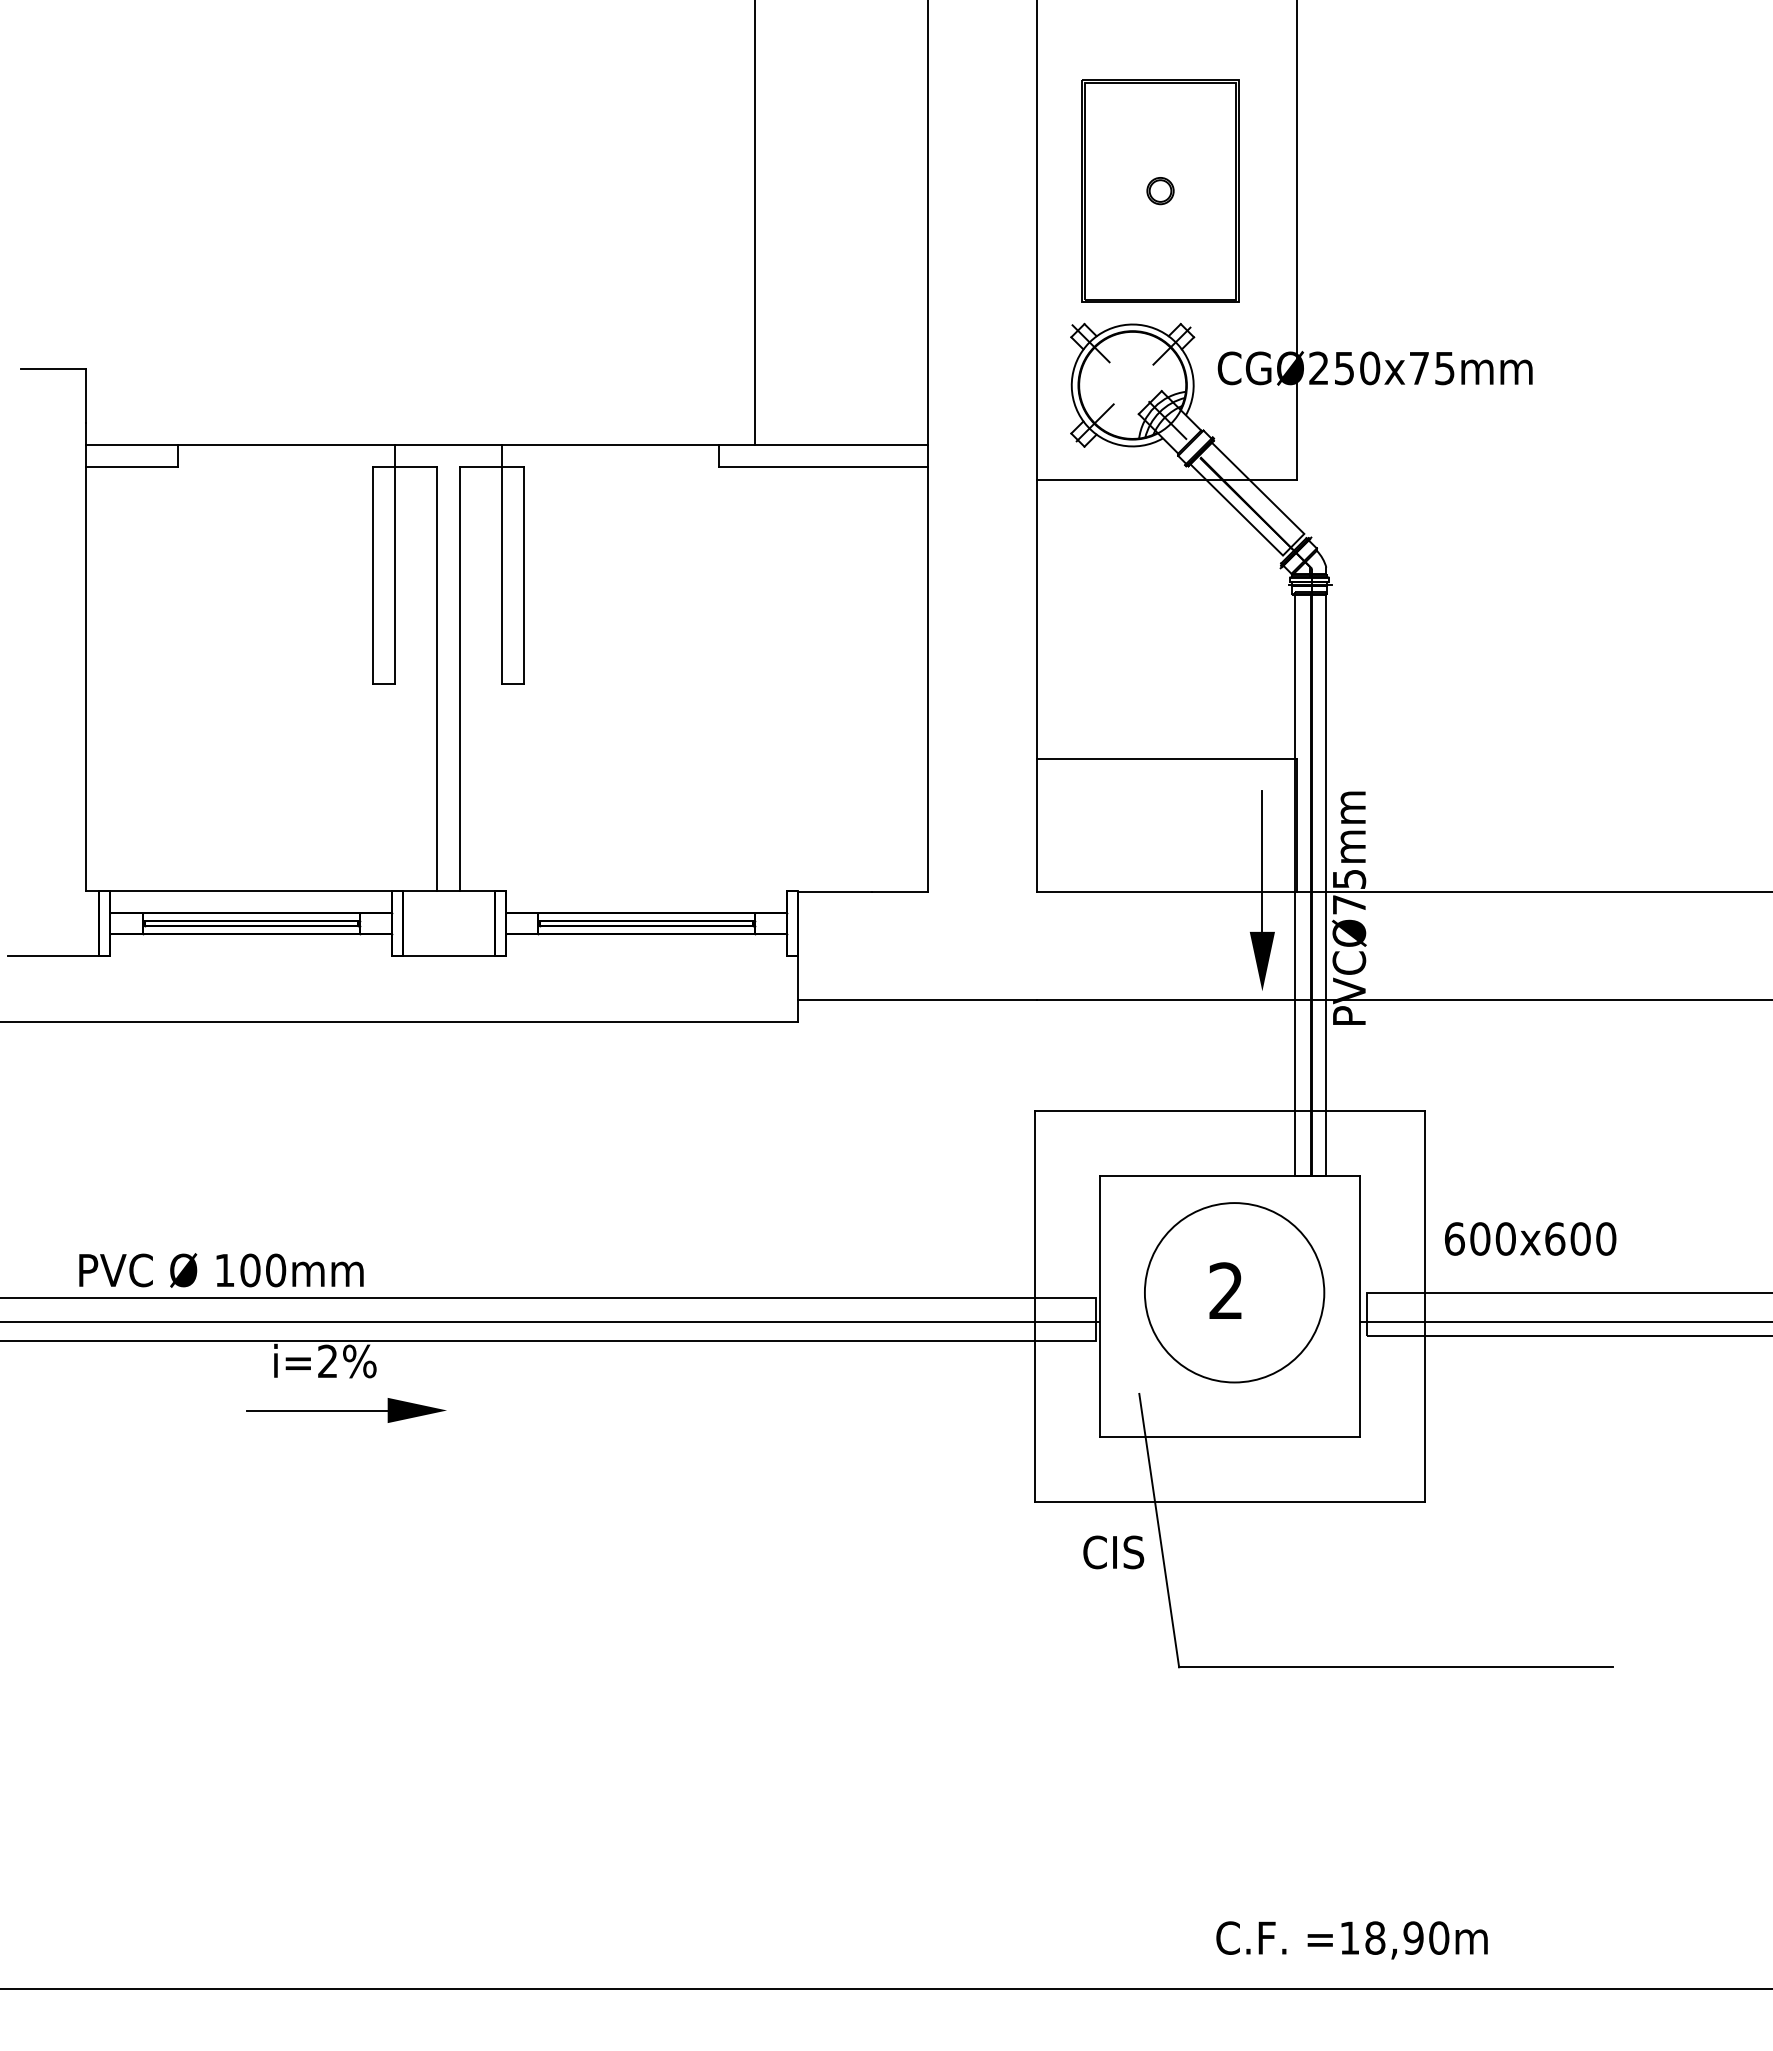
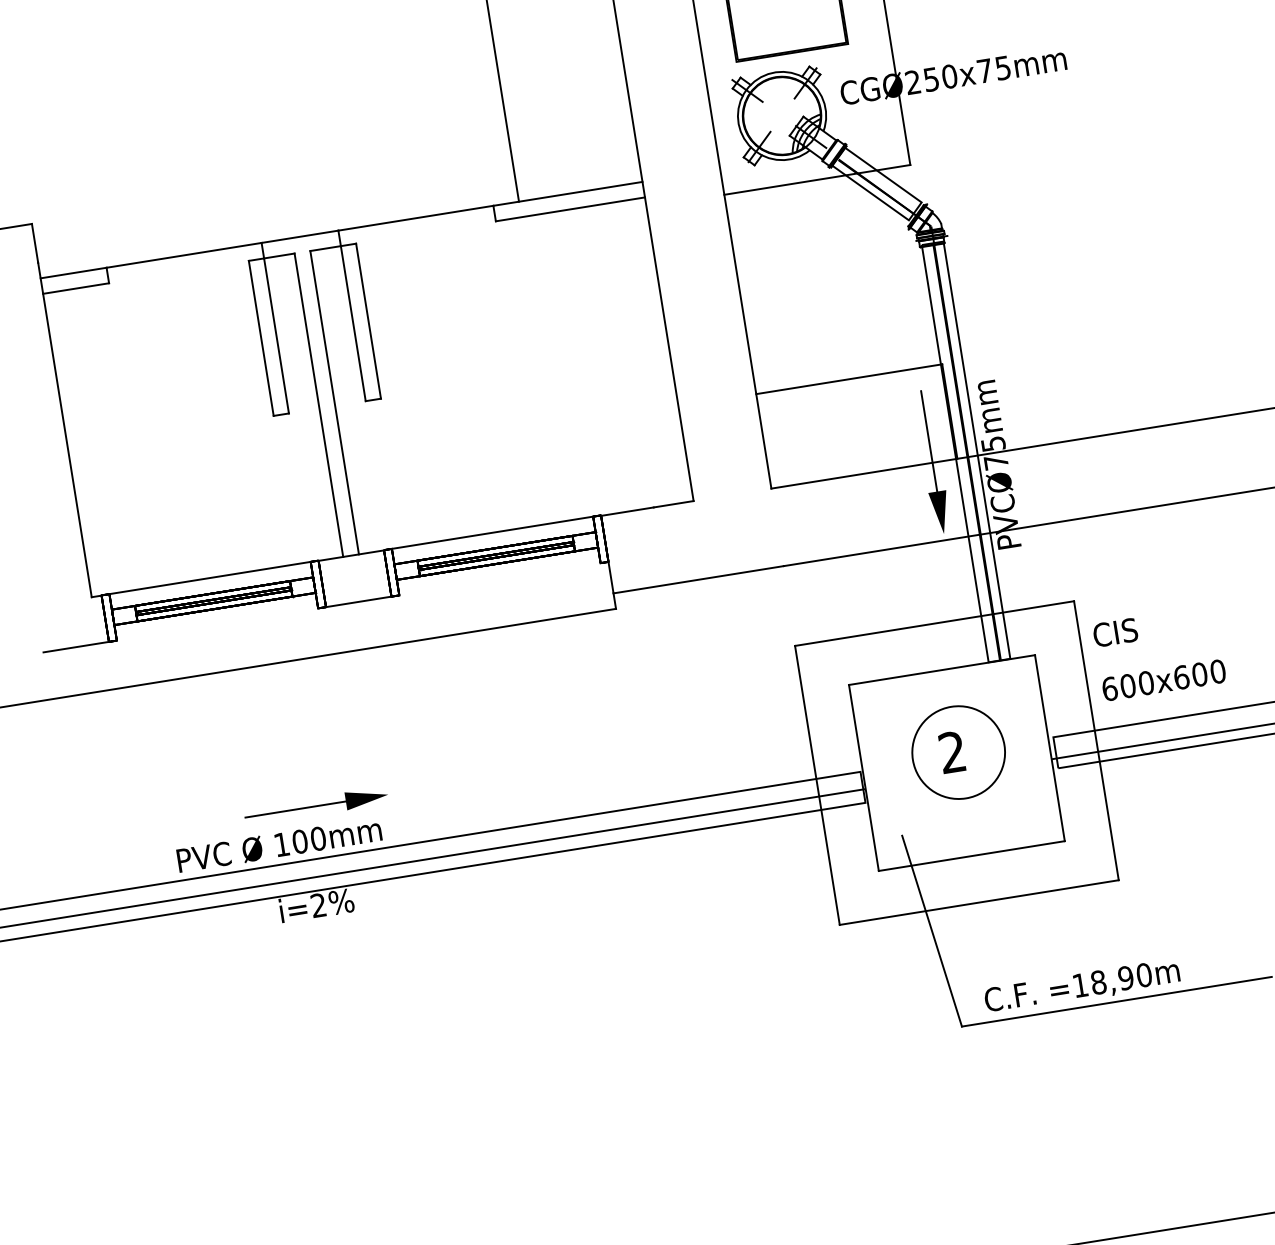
line: (646, 890) -> (492, 532), added
text: (221, 1270) -> (279, 845), moved
circle: (1234, 1292) -> (958, 752), size x0.71
part: (346, 1410) -> (316, 806), moved
text: (1113, 1552) -> (1115, 632), moved
text: (1351, 1940) -> (1081, 986), moved

